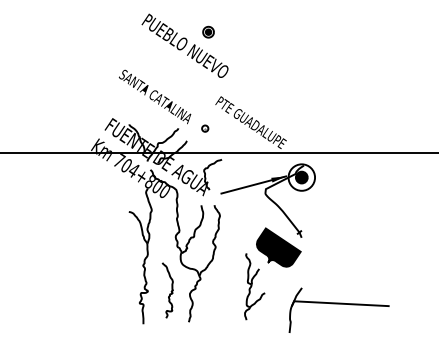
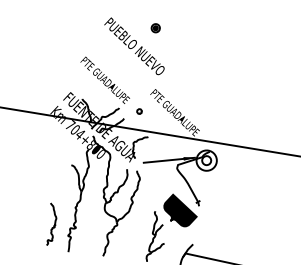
part: (208, 31) -> (155, 27), moved
text: (155, 96) -> (105, 81), SANTA CATALINA -> PTE GUADALUPE
fill: (301, 177) -> (206, 160), removed
curve: (170, 291) -> (53, 225), moved

